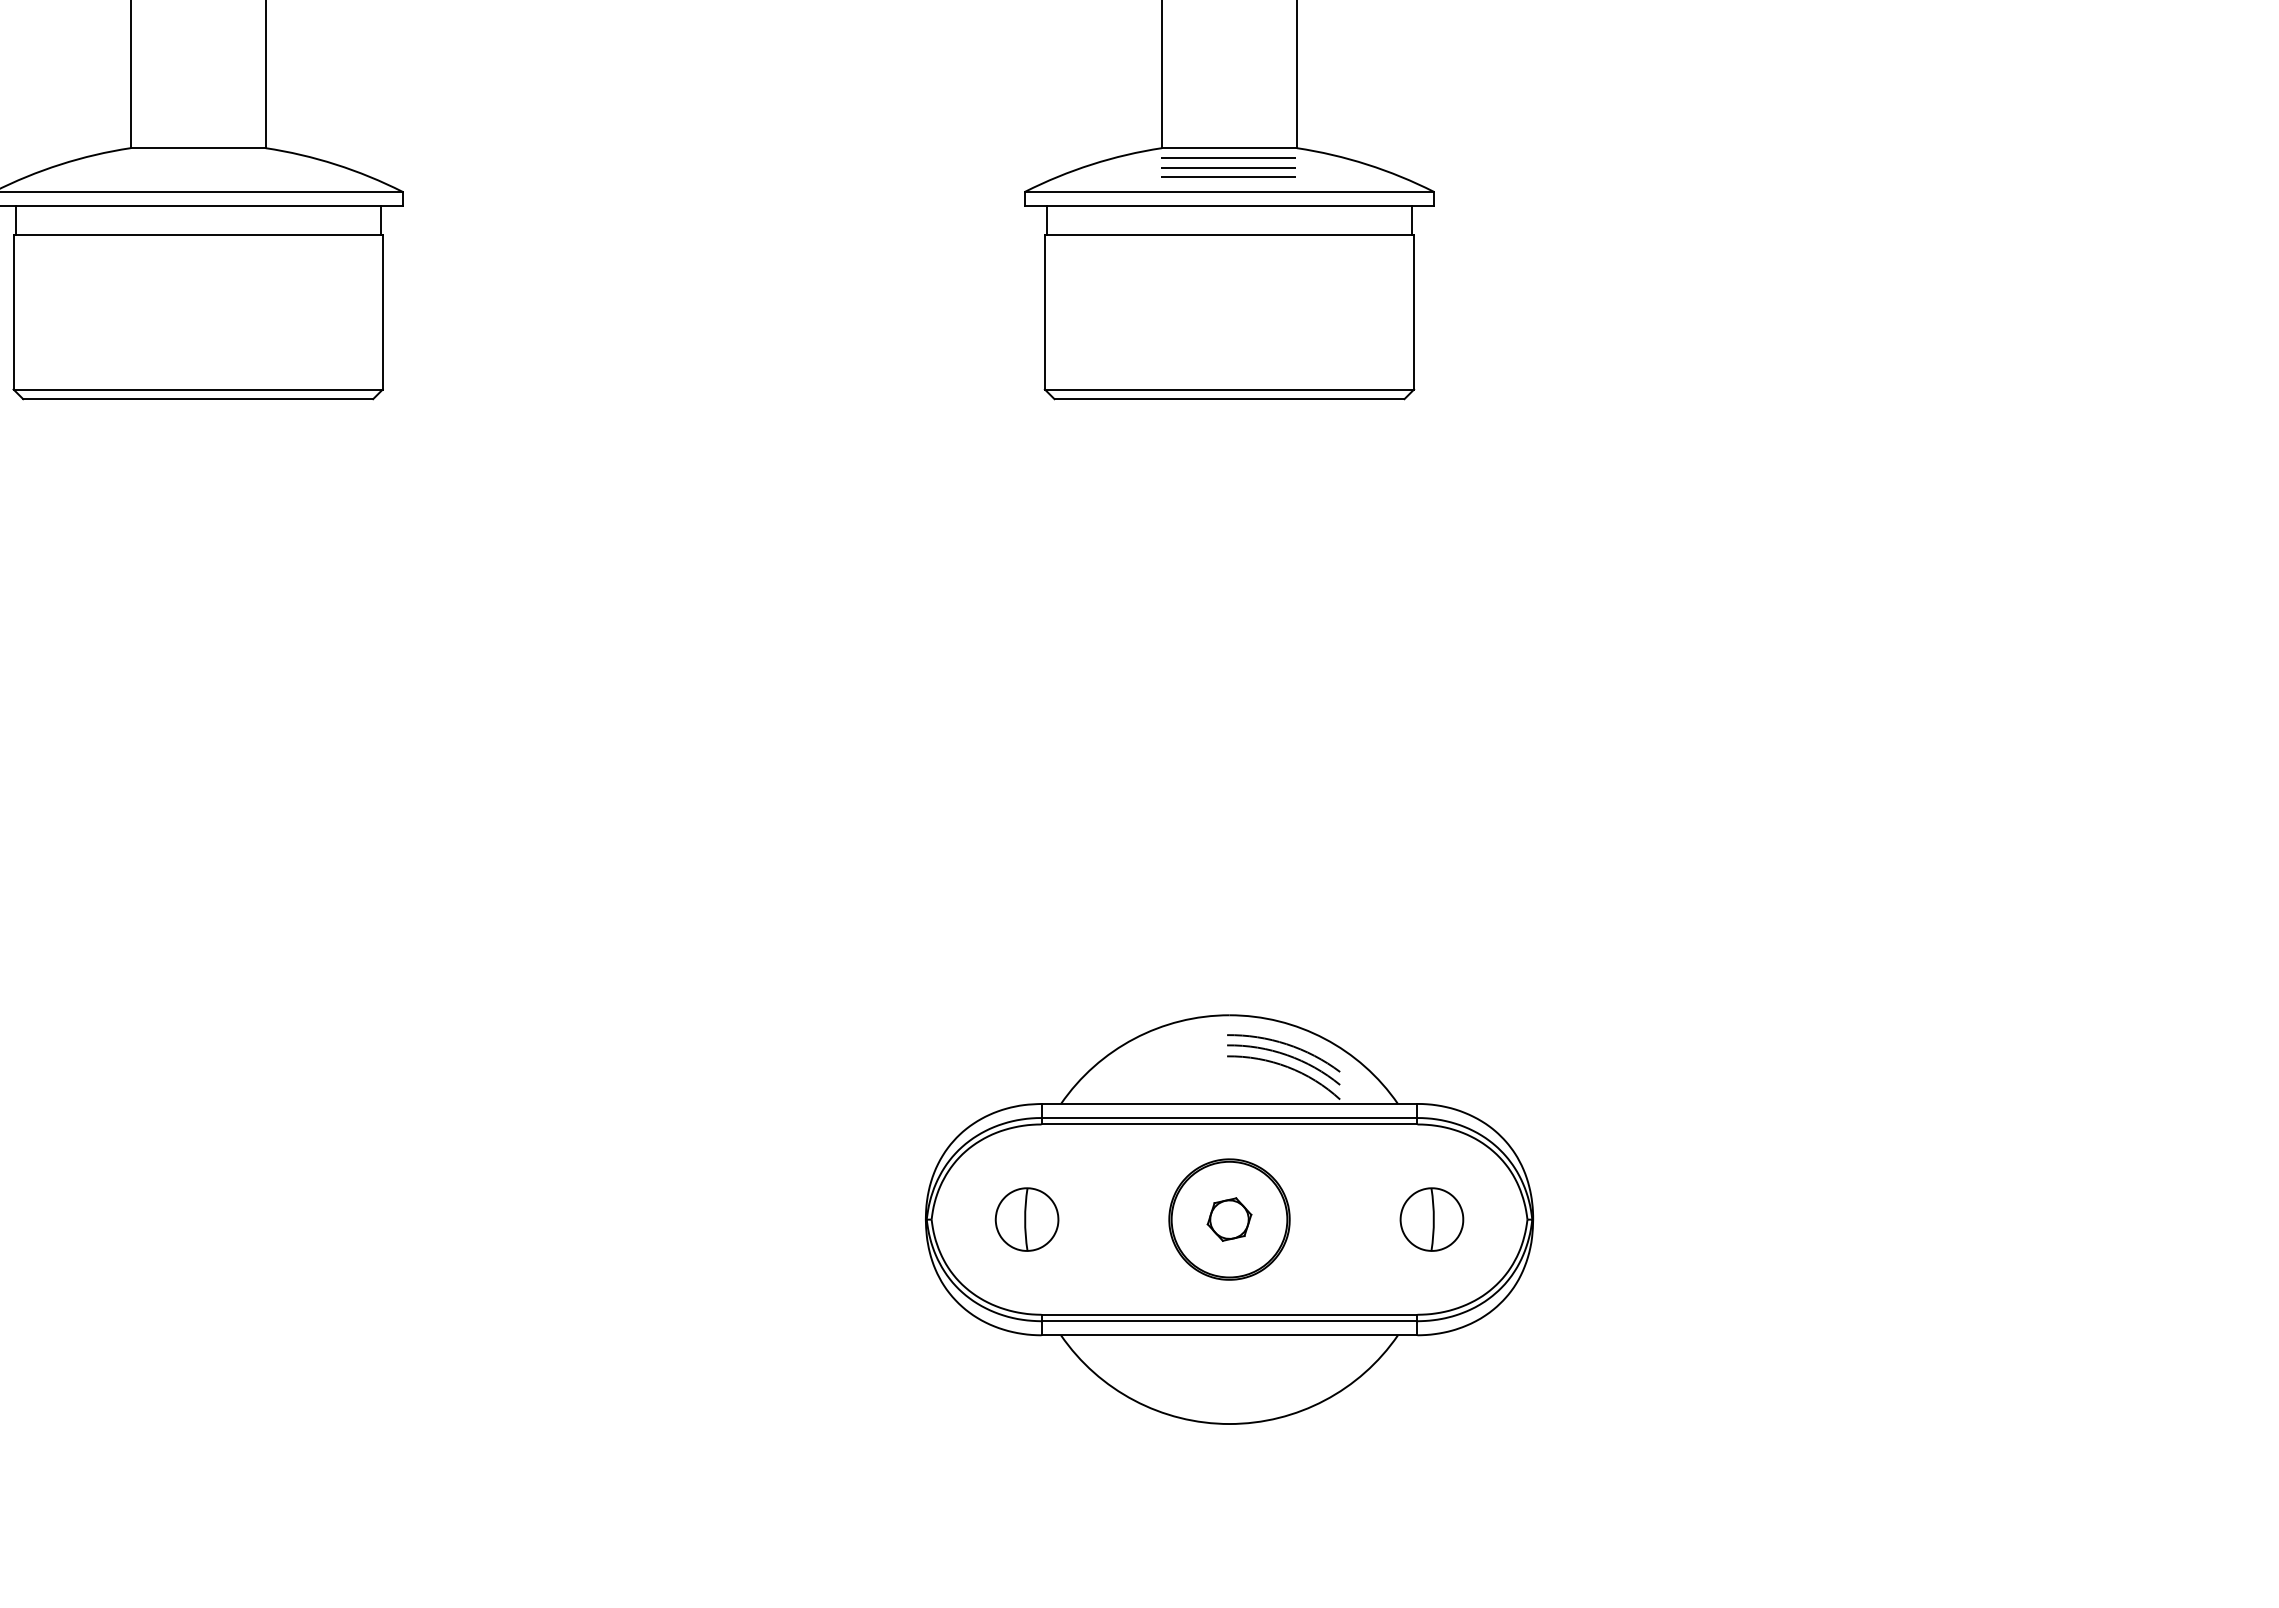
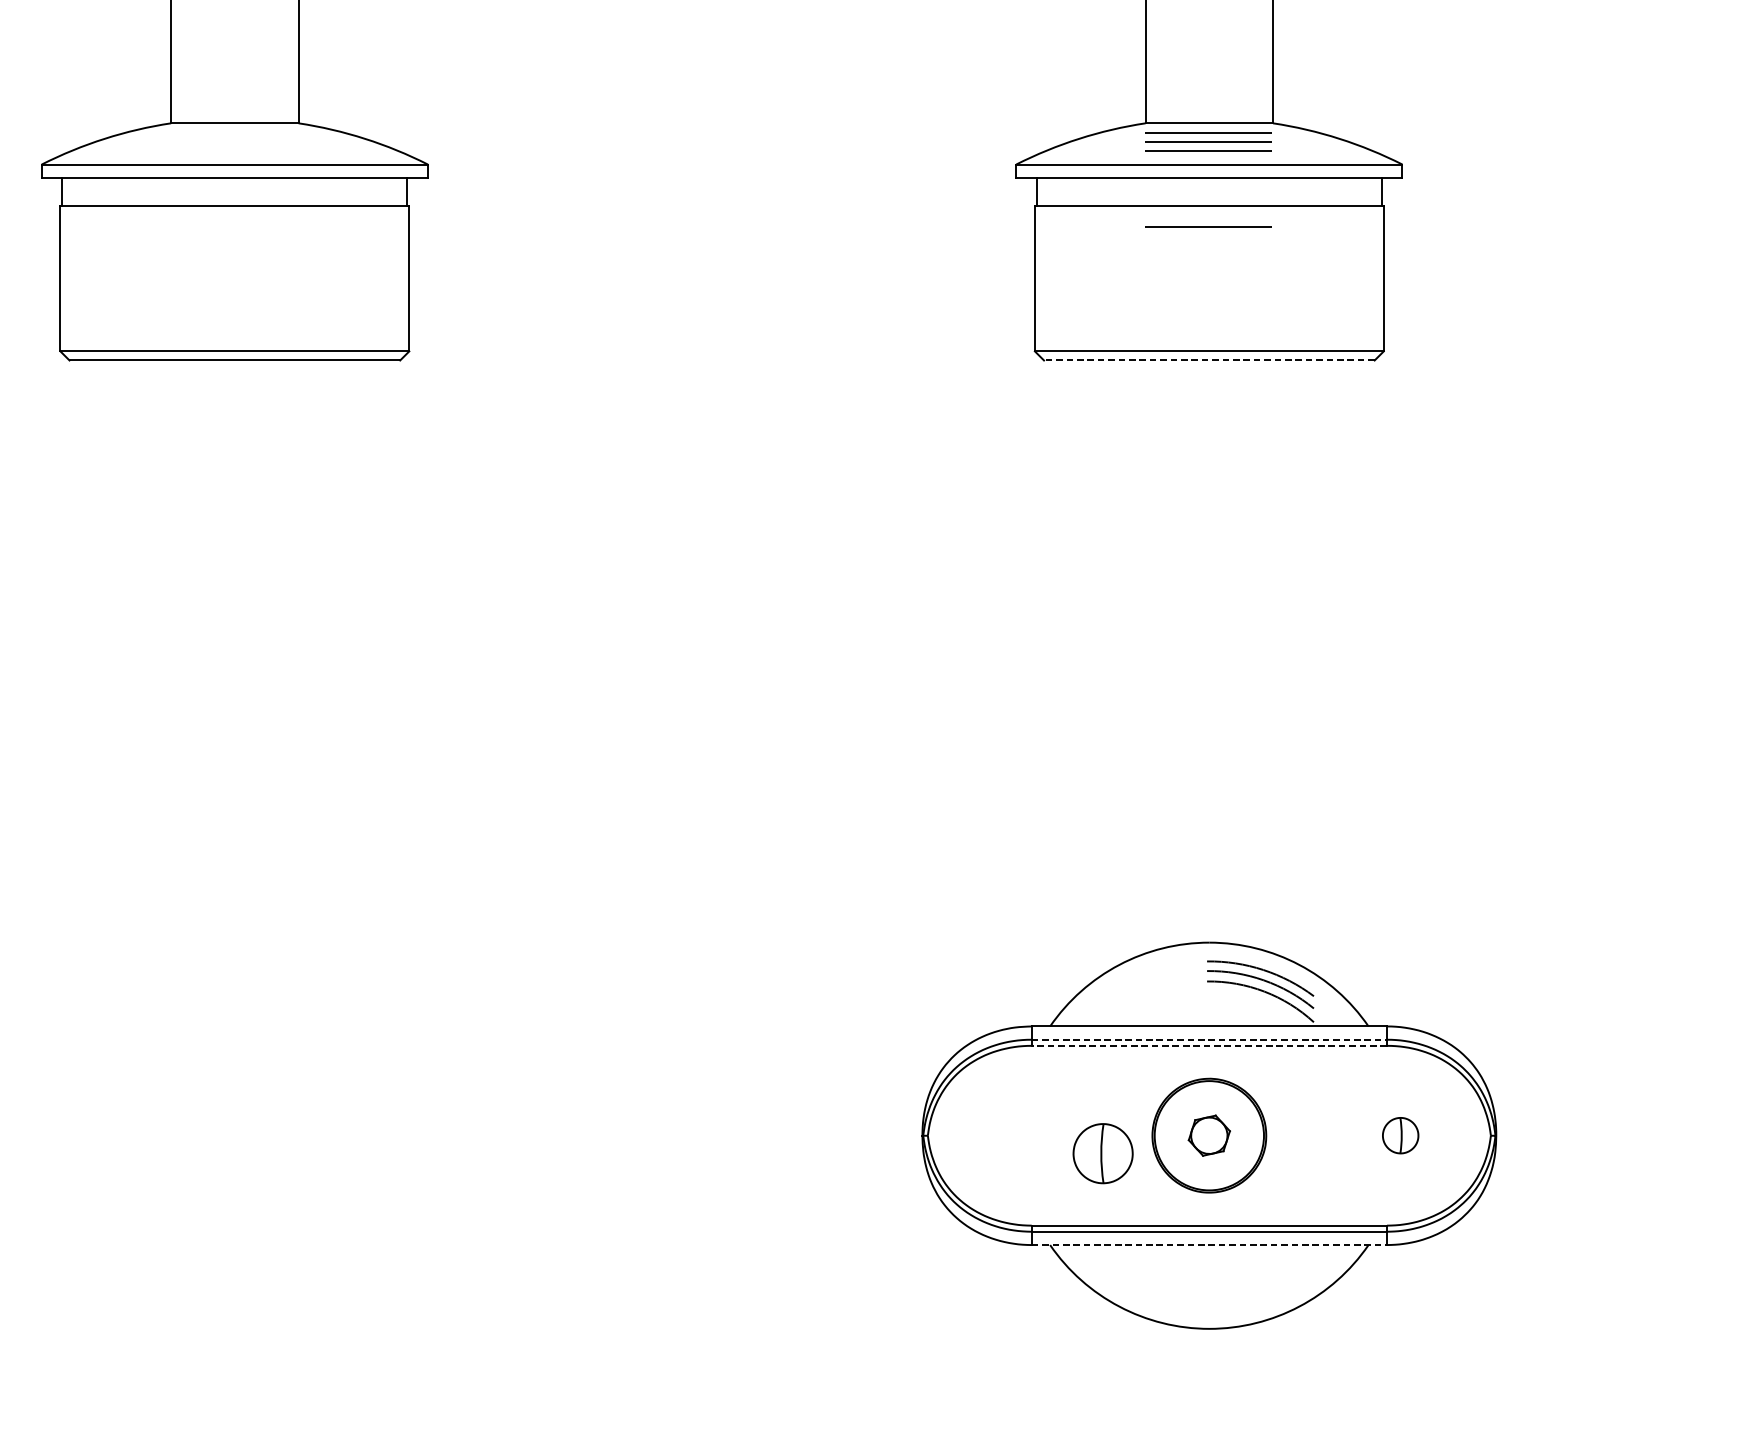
line: (1228, 257) -> (1208, 226), added
line: (1229, 399) -> (1209, 360), solid -> dashed
line: (1229, 1118) -> (1209, 1040), solid -> dashed
line: (1229, 1124) -> (1209, 1045), solid -> dashed
part: (1026, 1219) -> (1102, 1153), moved
part: (1431, 1219) -> (1400, 1135), size x0.6
line: (1229, 1335) -> (1209, 1245), solid -> dashed

